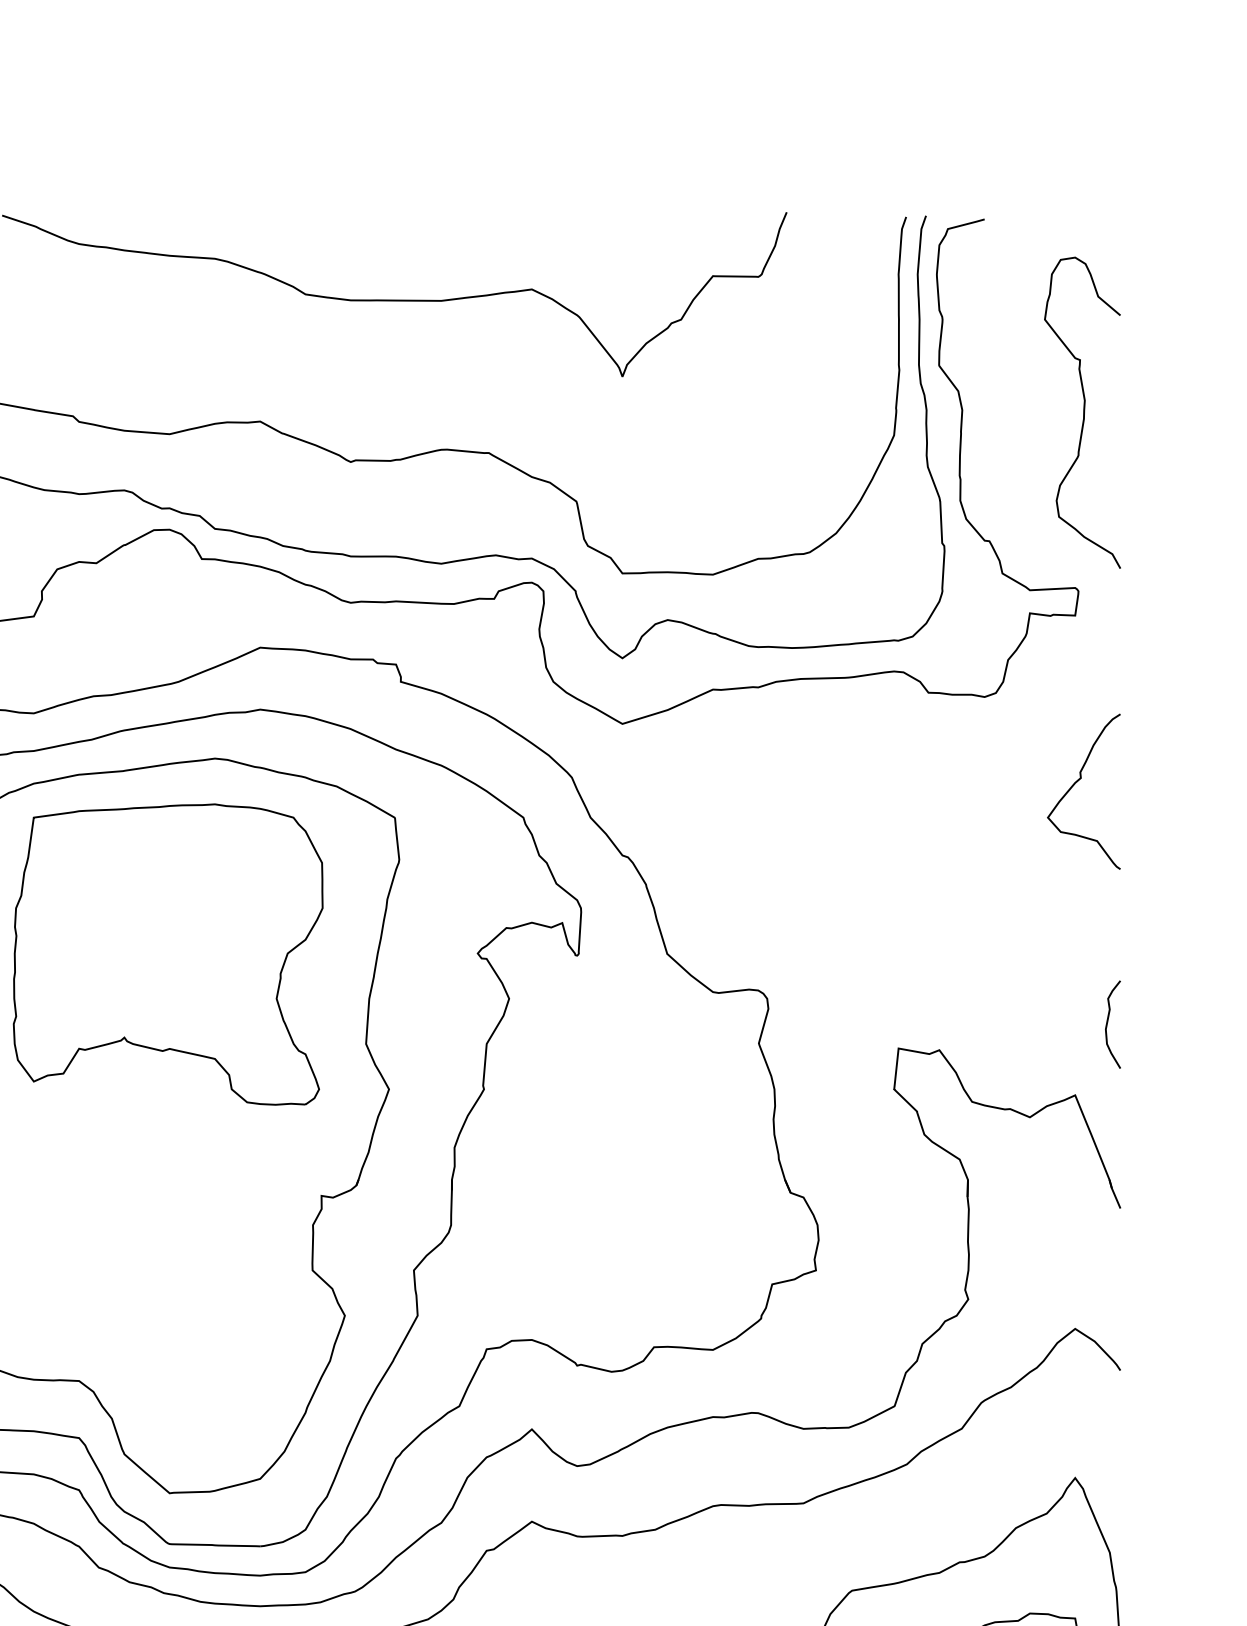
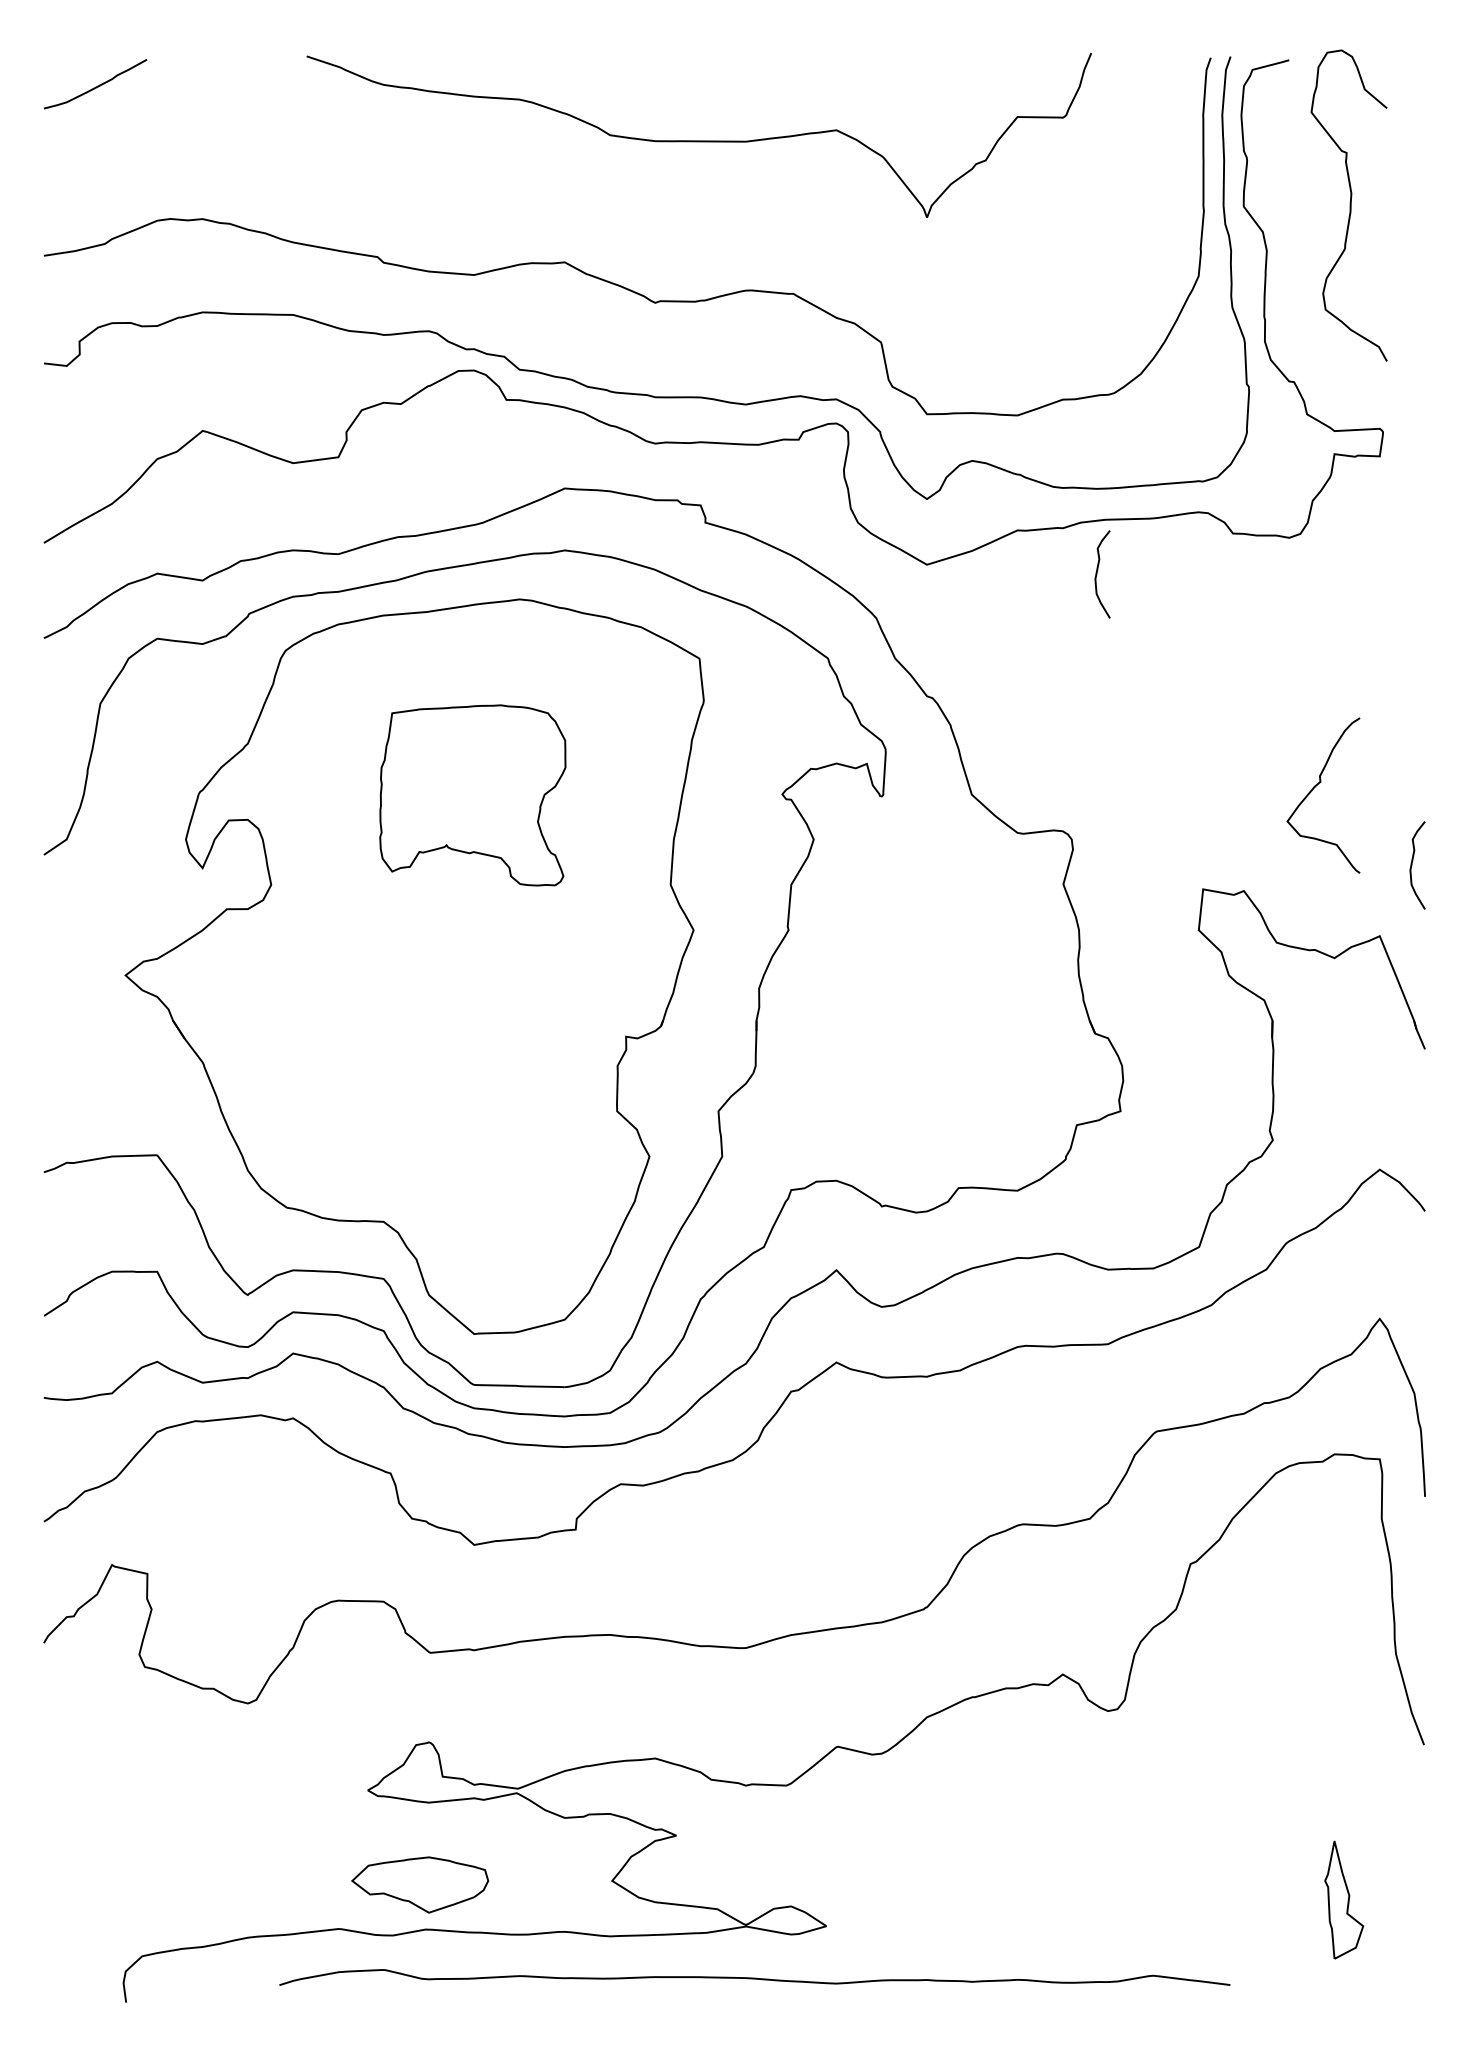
curve: (1082, 412) -> (1349, 205), moved
curve: (792, 733) -> (1097, 574), added
curve: (1075, 783) -> (1315, 787), moved
part: (167, 954) -> (472, 795), size x0.6

